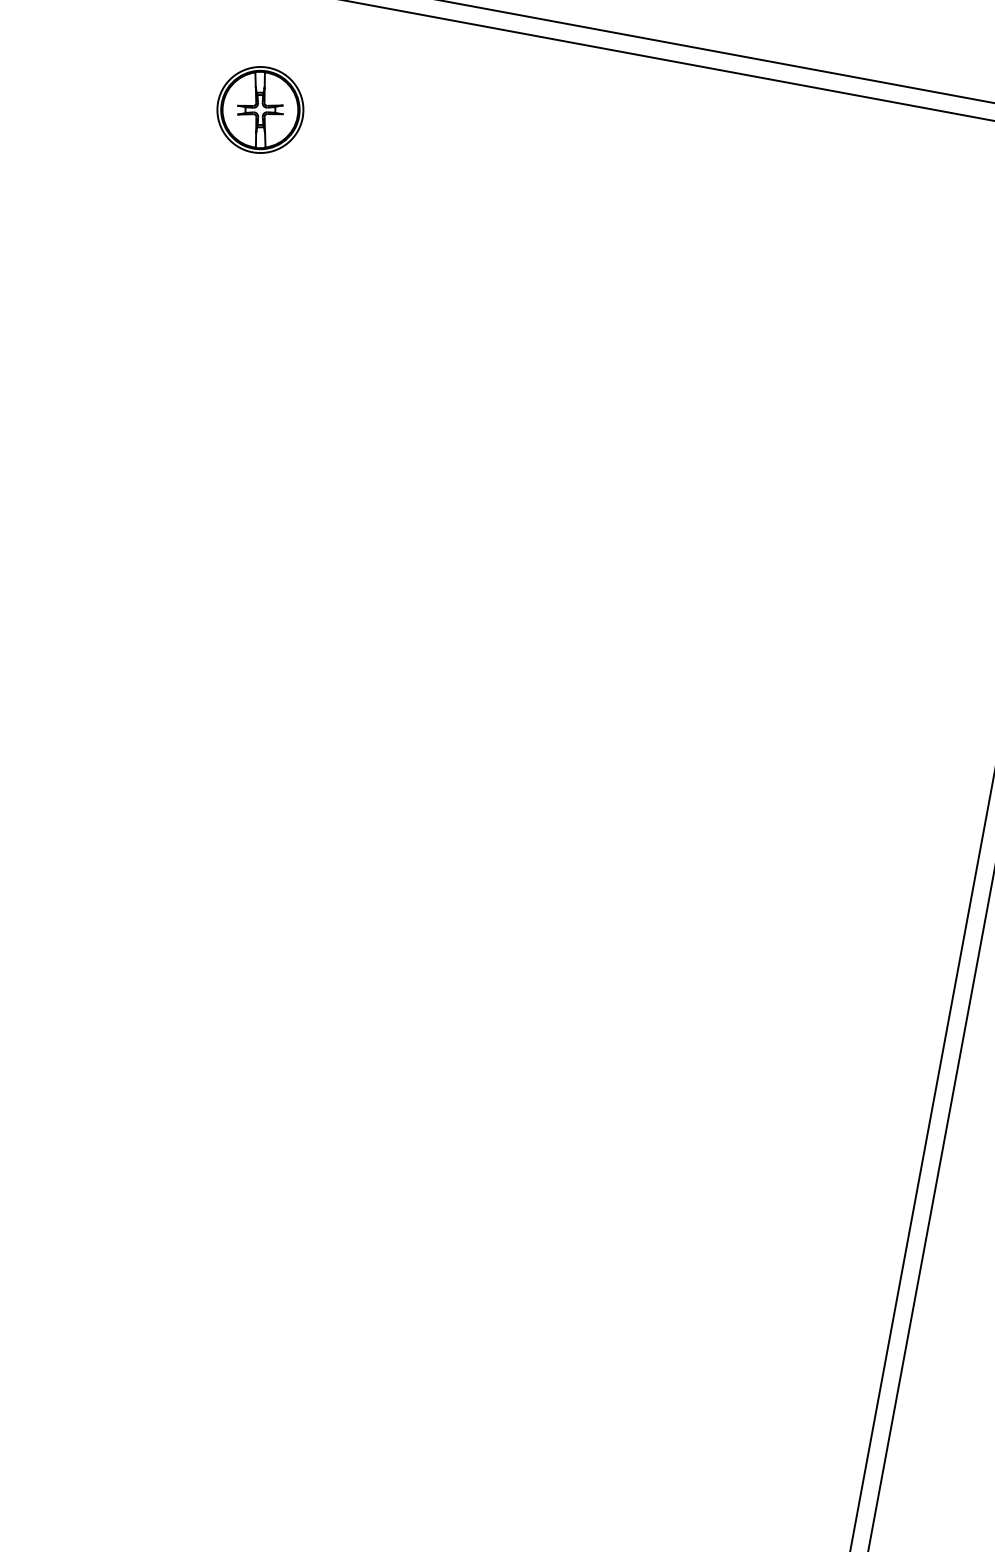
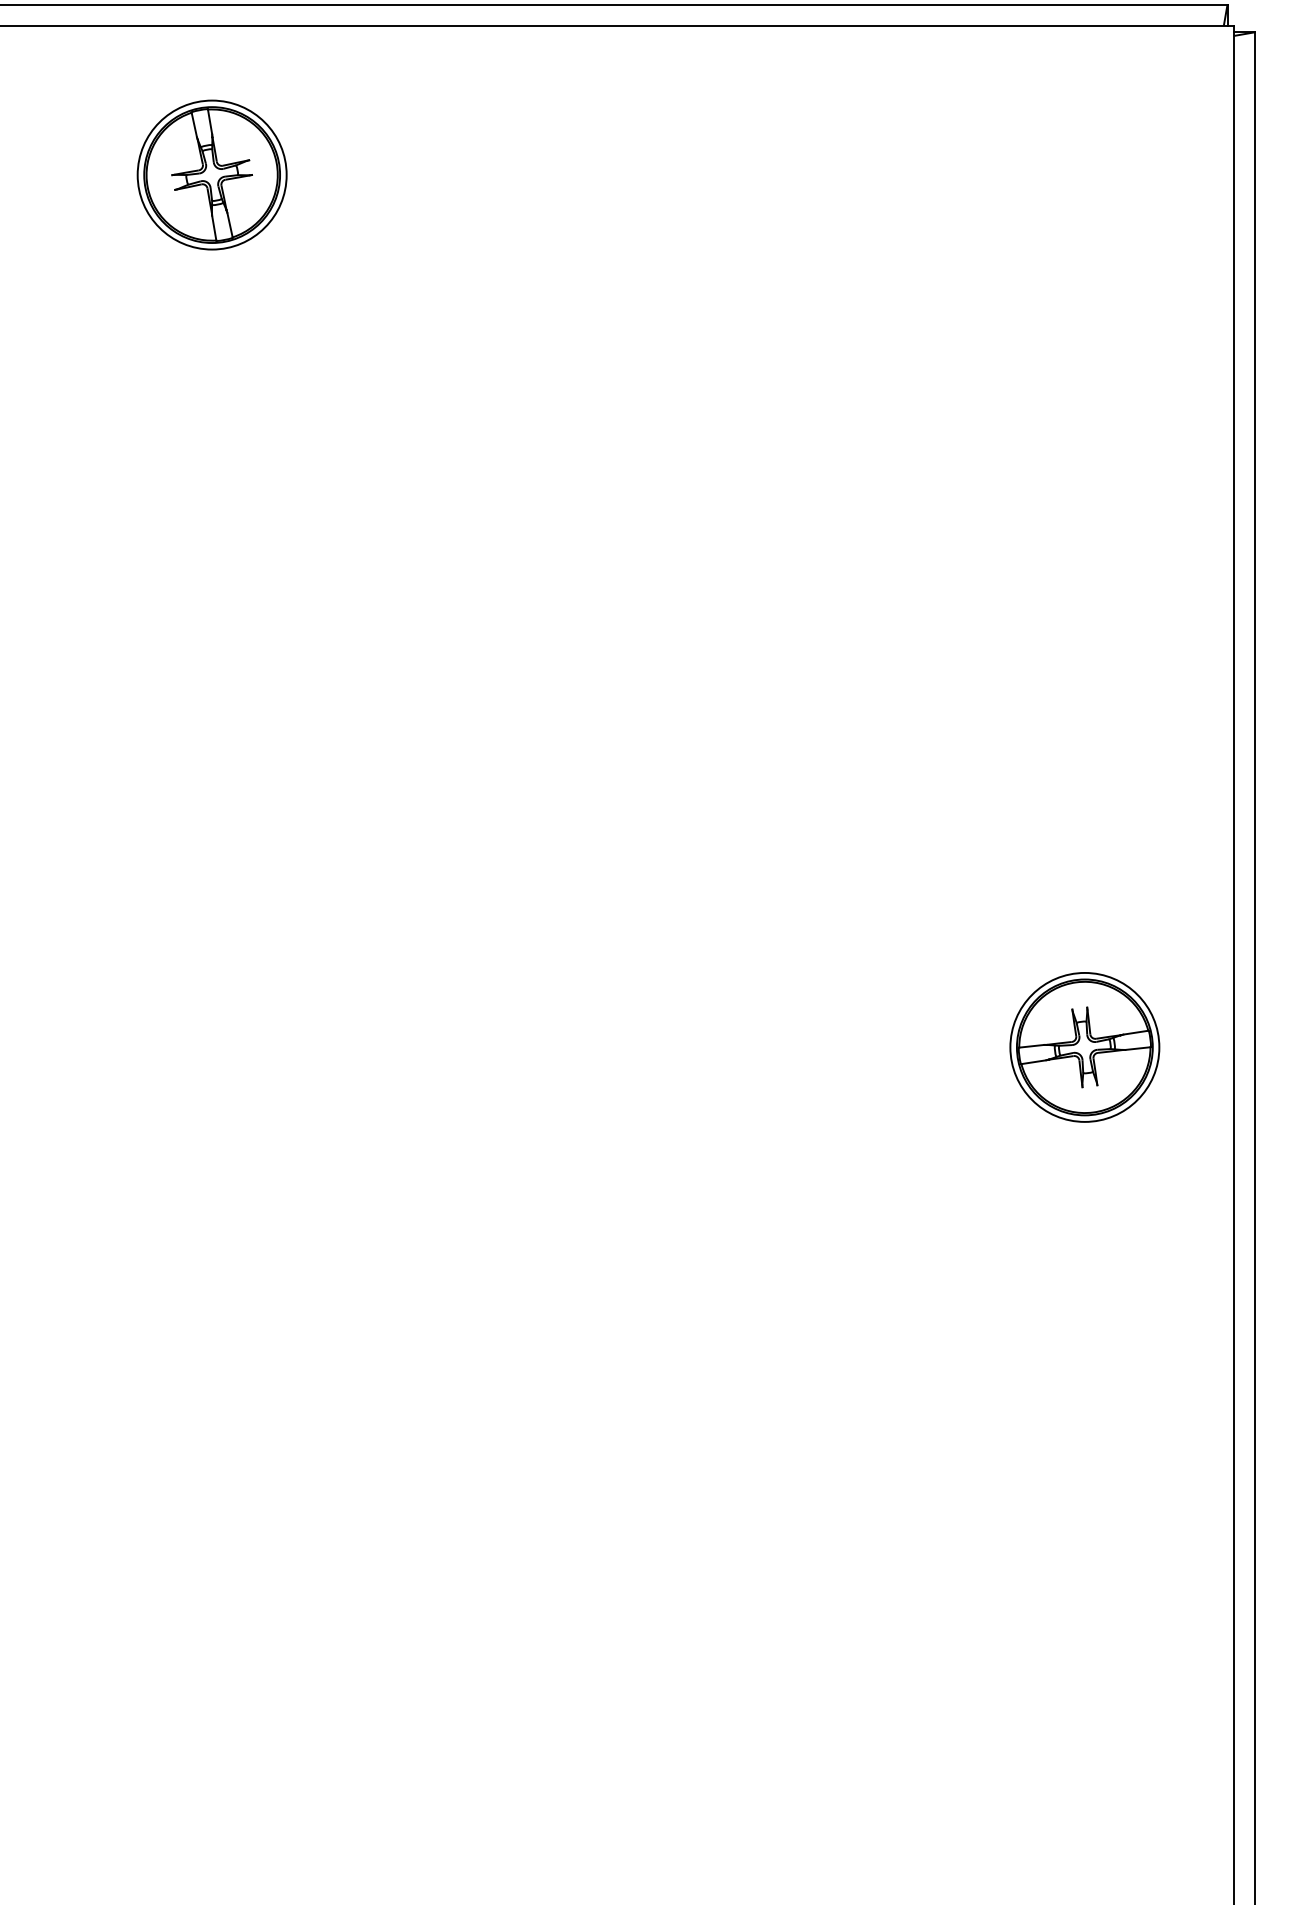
part: (260, 109) -> (211, 174), size x1.43
part: (836, 948) -> (1084, 1047), added

